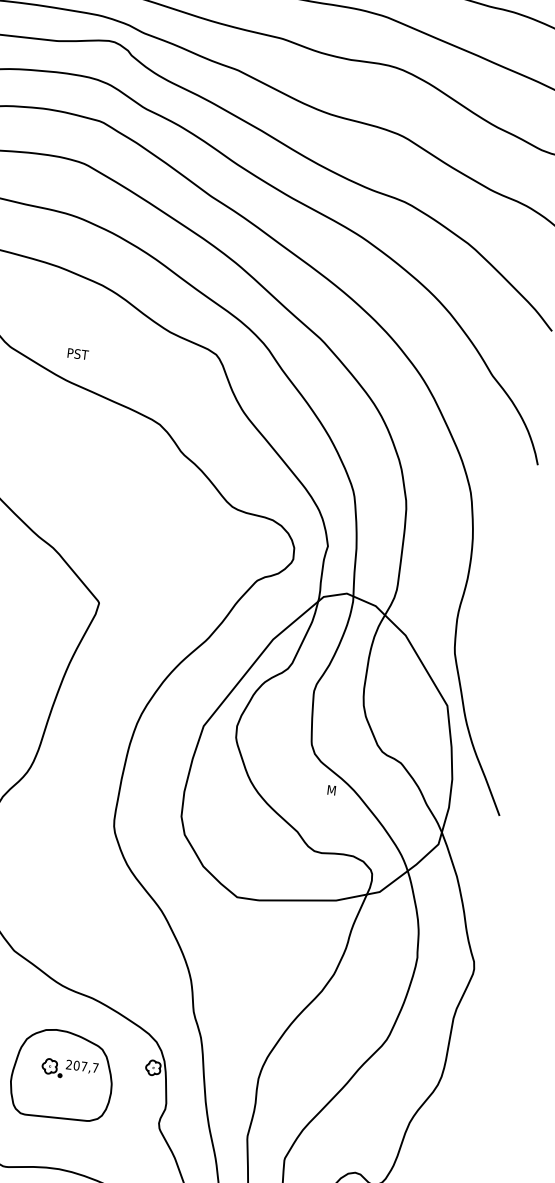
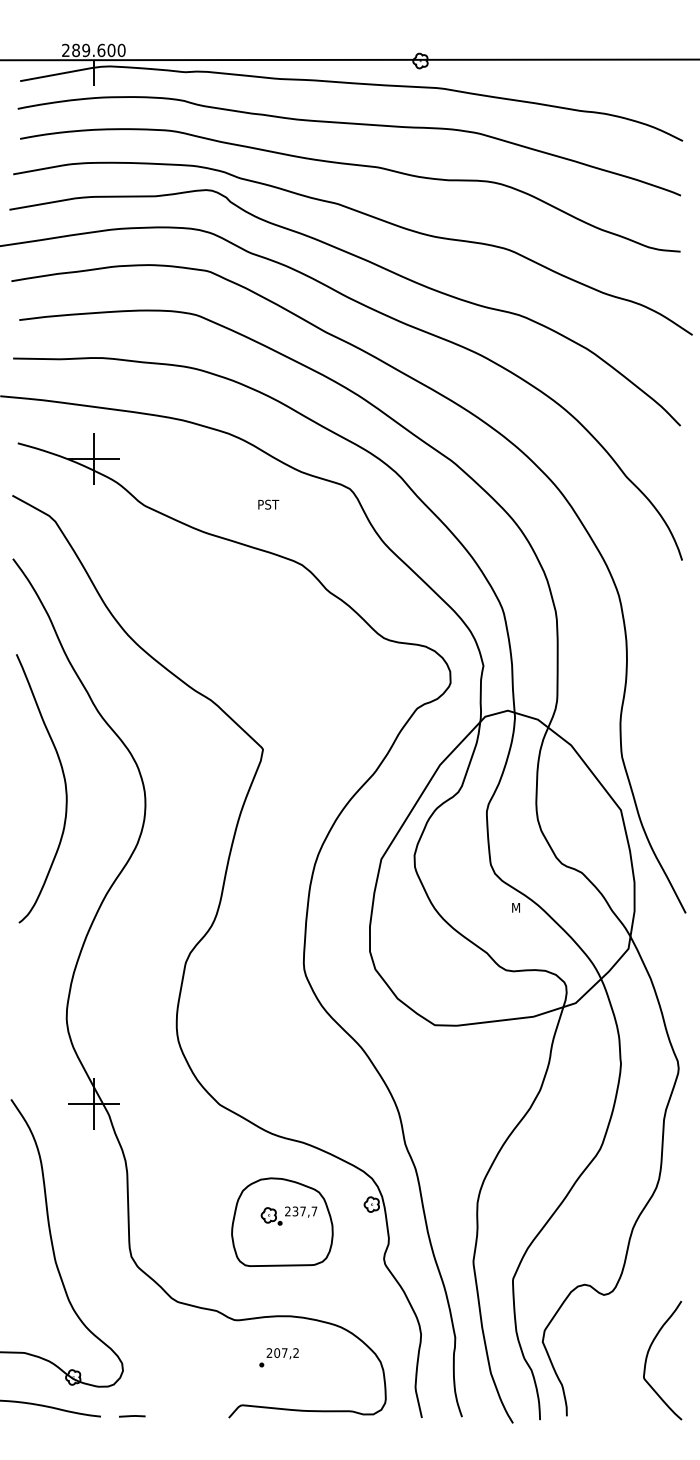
text: (78, 353) -> (268, 504), moved
text: (76, 1065) -> (295, 1211), 207,7 -> 237,7

